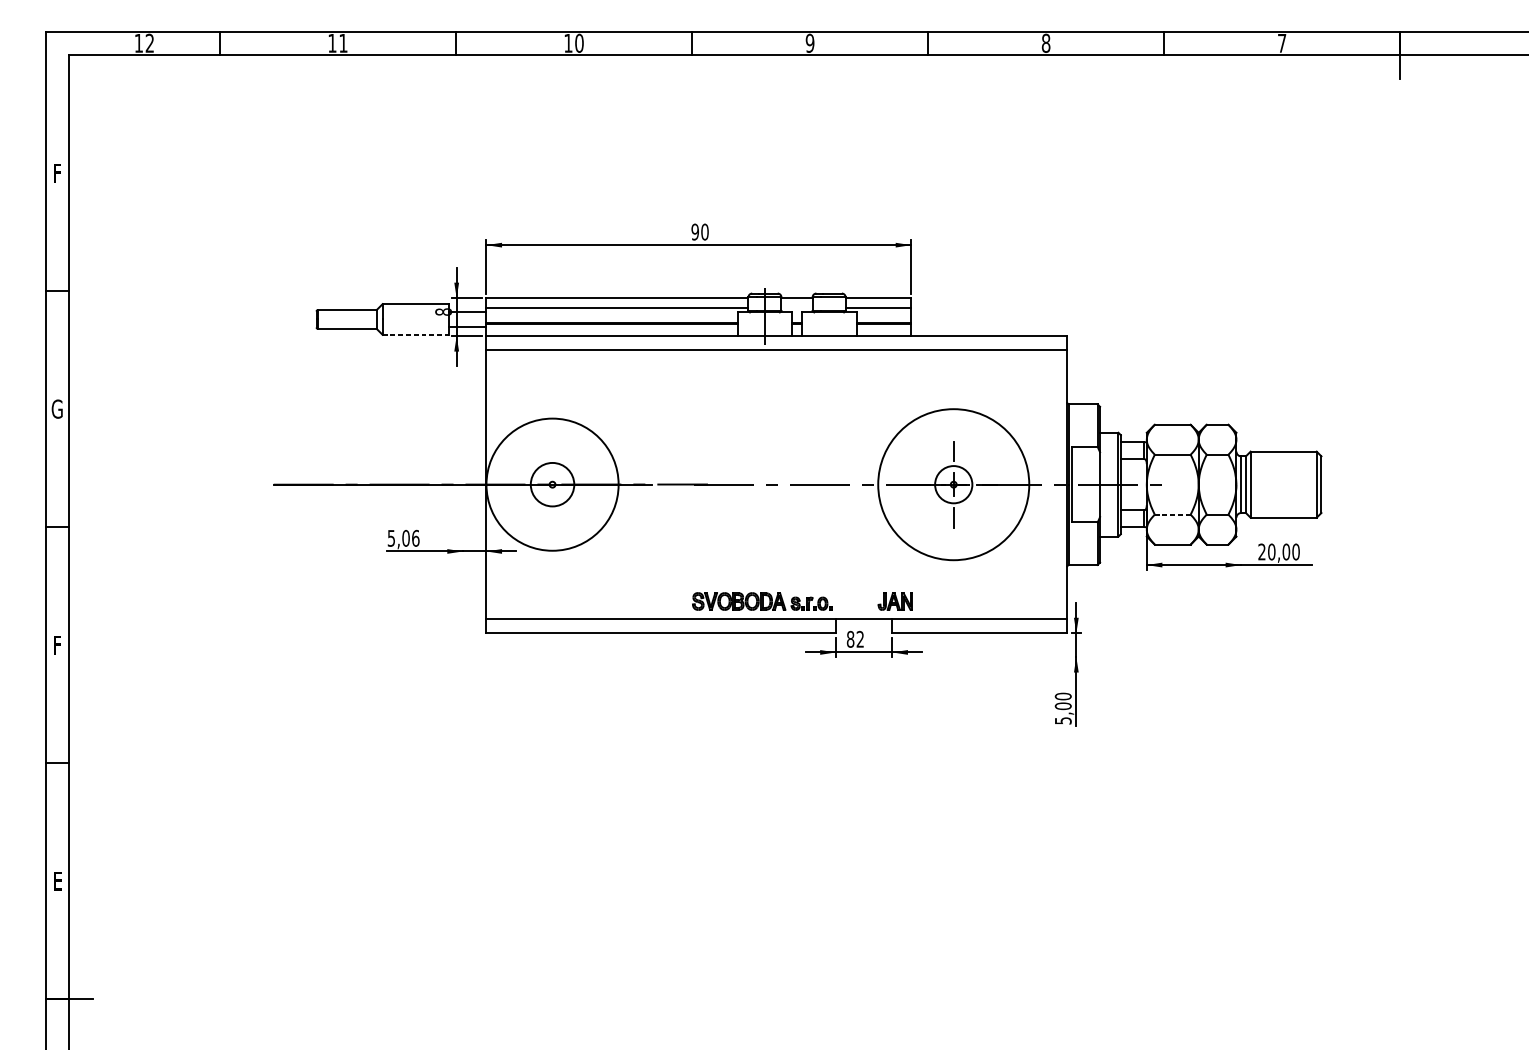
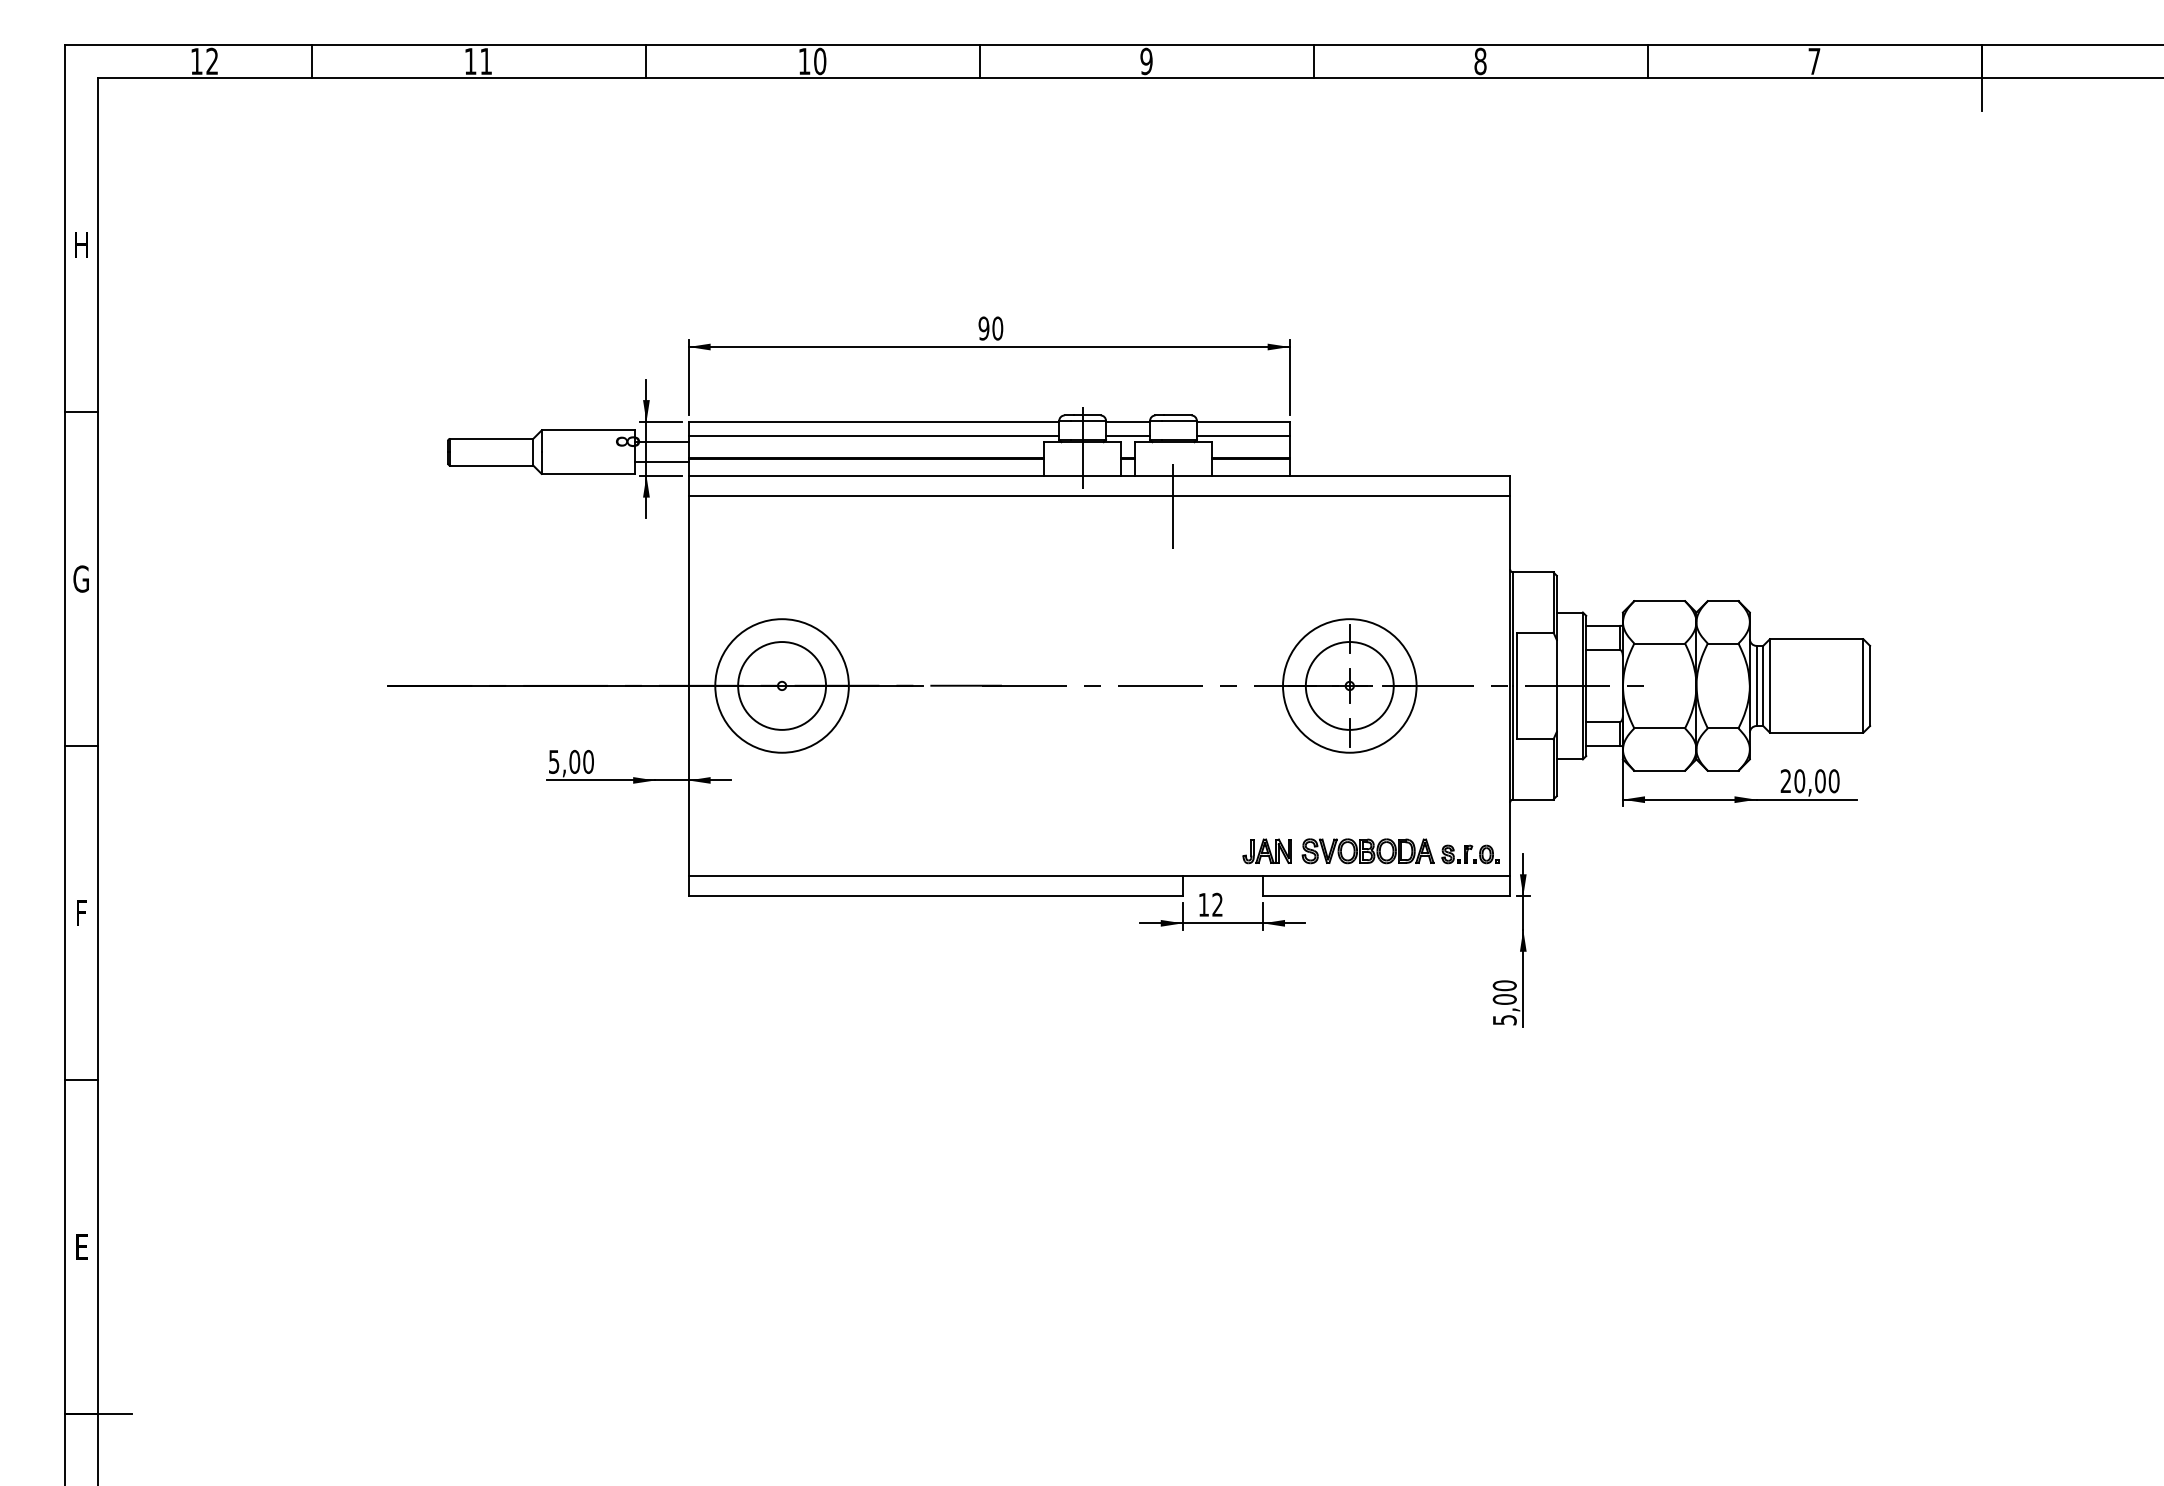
text: (57, 172) -> (81, 244), F -> H
line: (797, 307) -> (1128, 435), added
line: (415, 334) -> (588, 473), dashed -> solid
line: (829, 357) -> (1173, 506), added
circle: (552, 484) -> (781, 685), size x0.71
circle: (552, 484) -> (782, 685), size x1.43
circle: (953, 484) -> (1349, 685), size x0.62
circle: (953, 484) -> (1349, 685), size x1.67
line: (1172, 514) -> (1659, 728), dashed -> solid
text: (415, 538) -> (588, 761), 5,06 -> 5,00
part: (762, 601) -> (1400, 851), moved
text: (850, 639) -> (1203, 904), 82 -> 12

